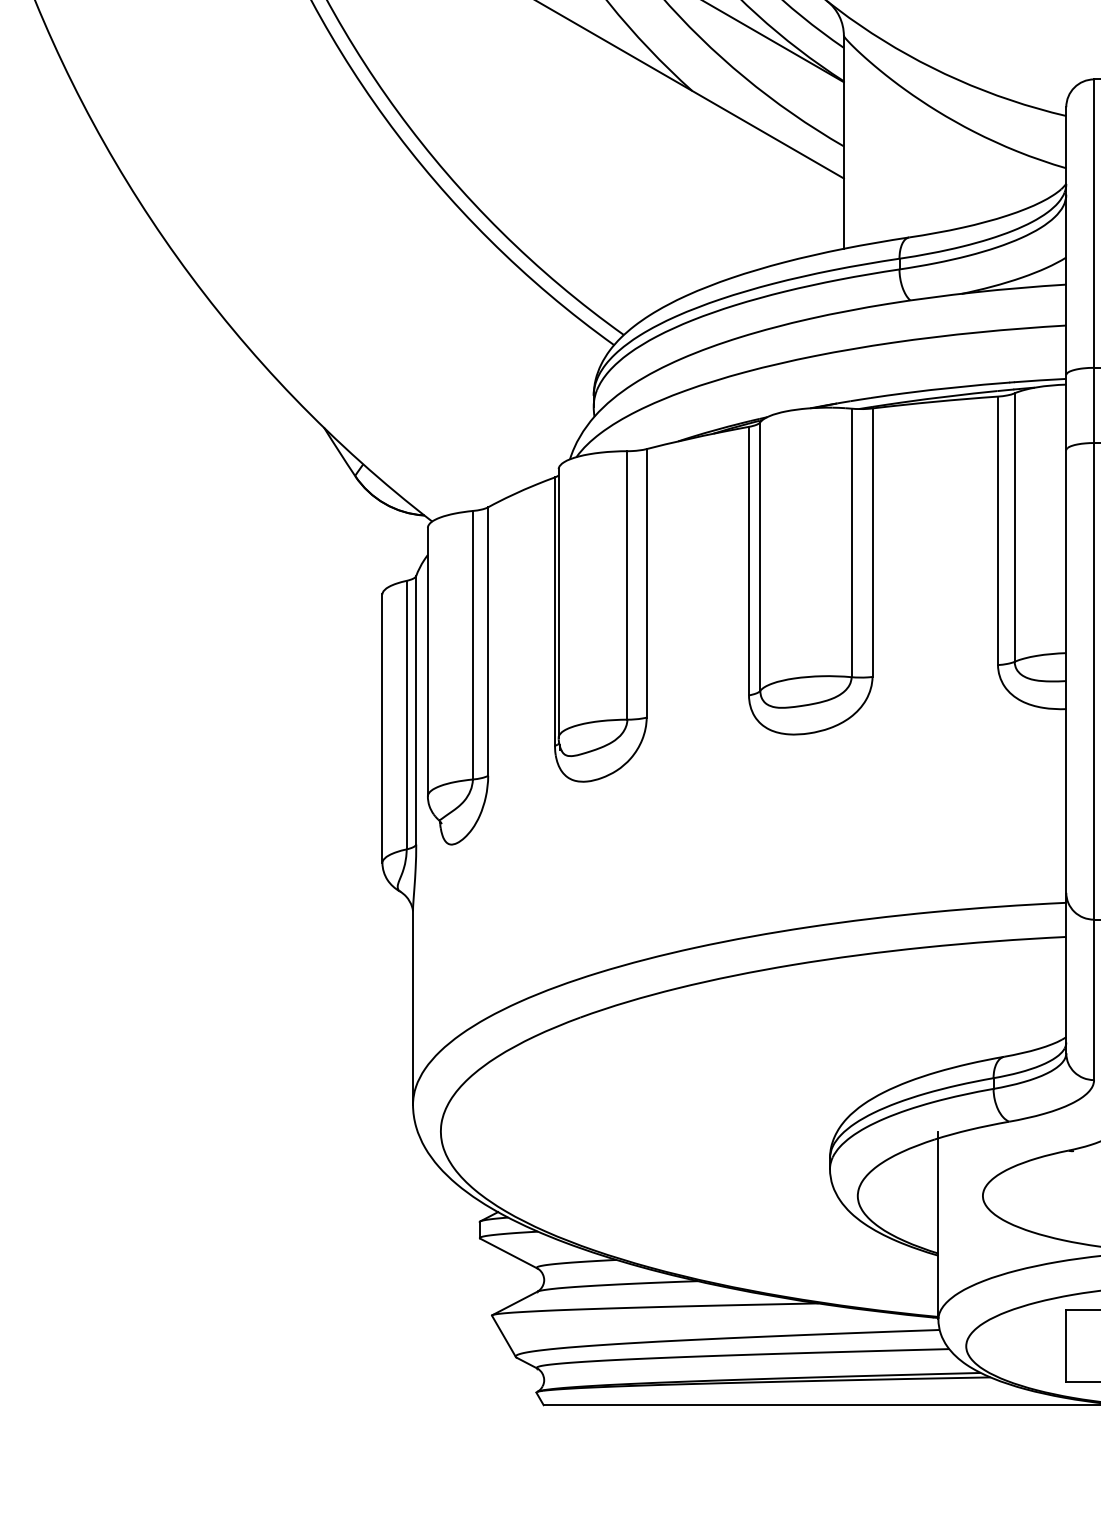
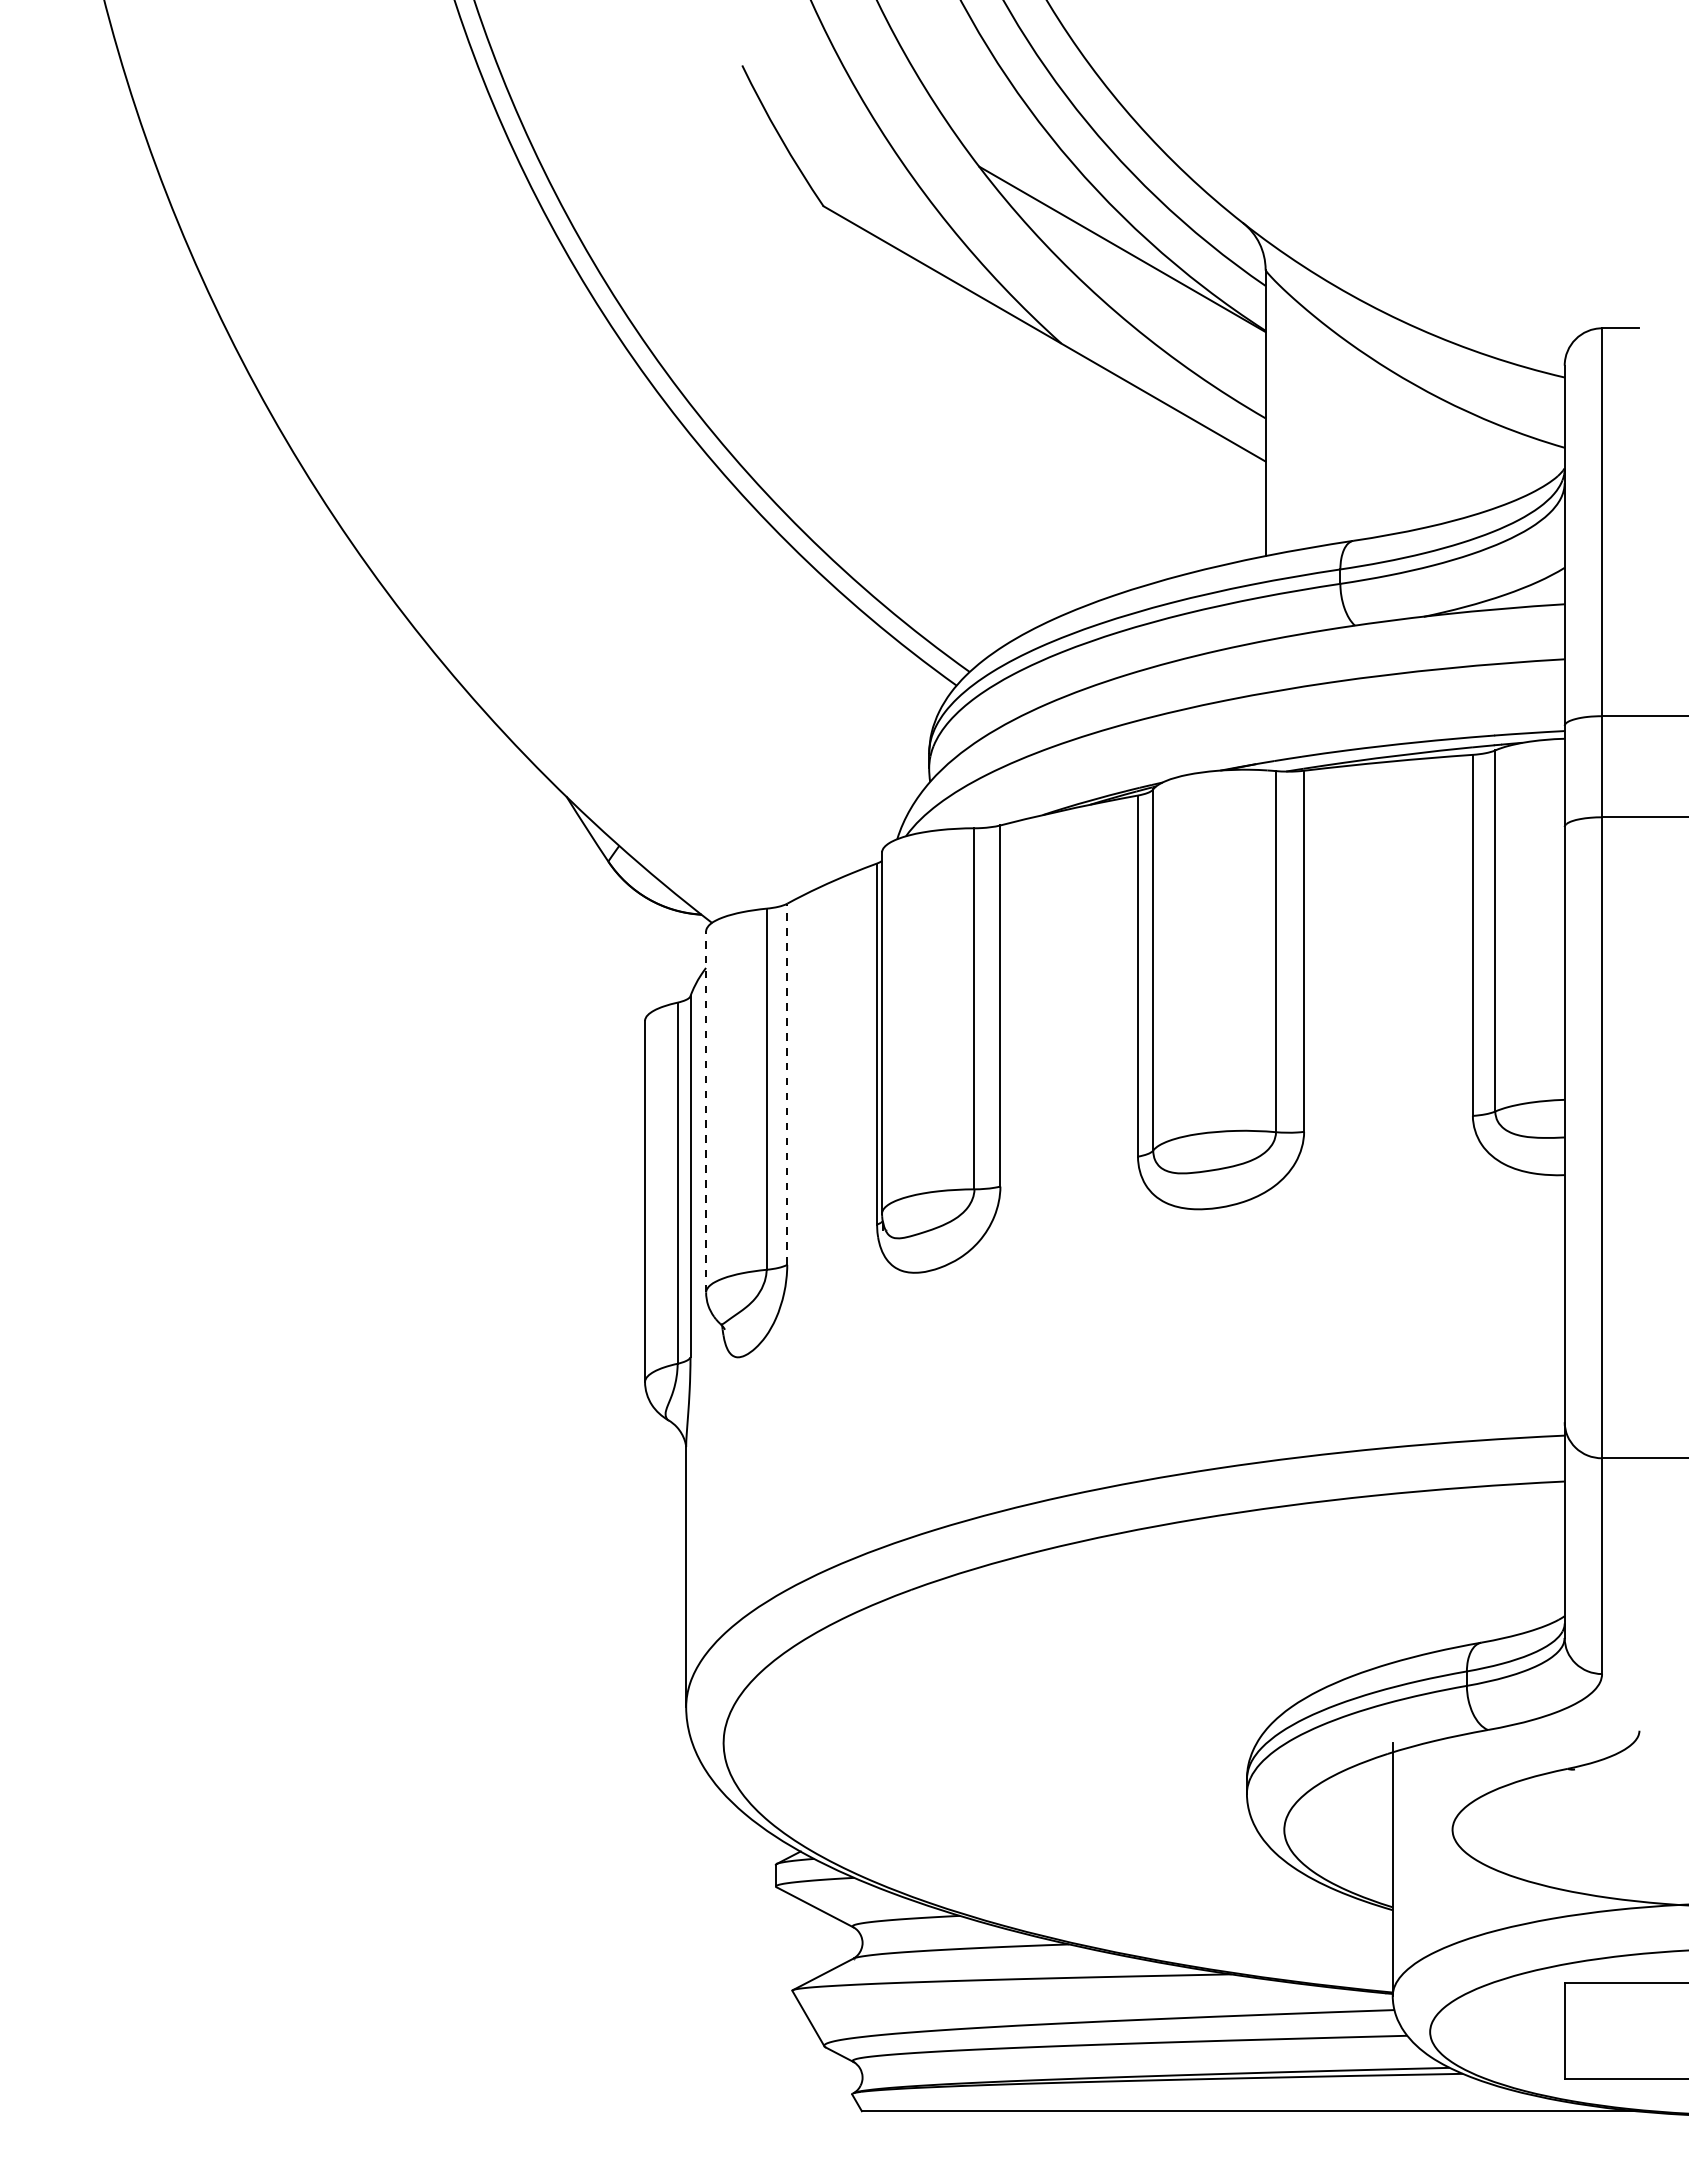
line: (488, 641) -> (787, 1084), solid -> dashed
line: (428, 661) -> (706, 1111), solid -> dashed

